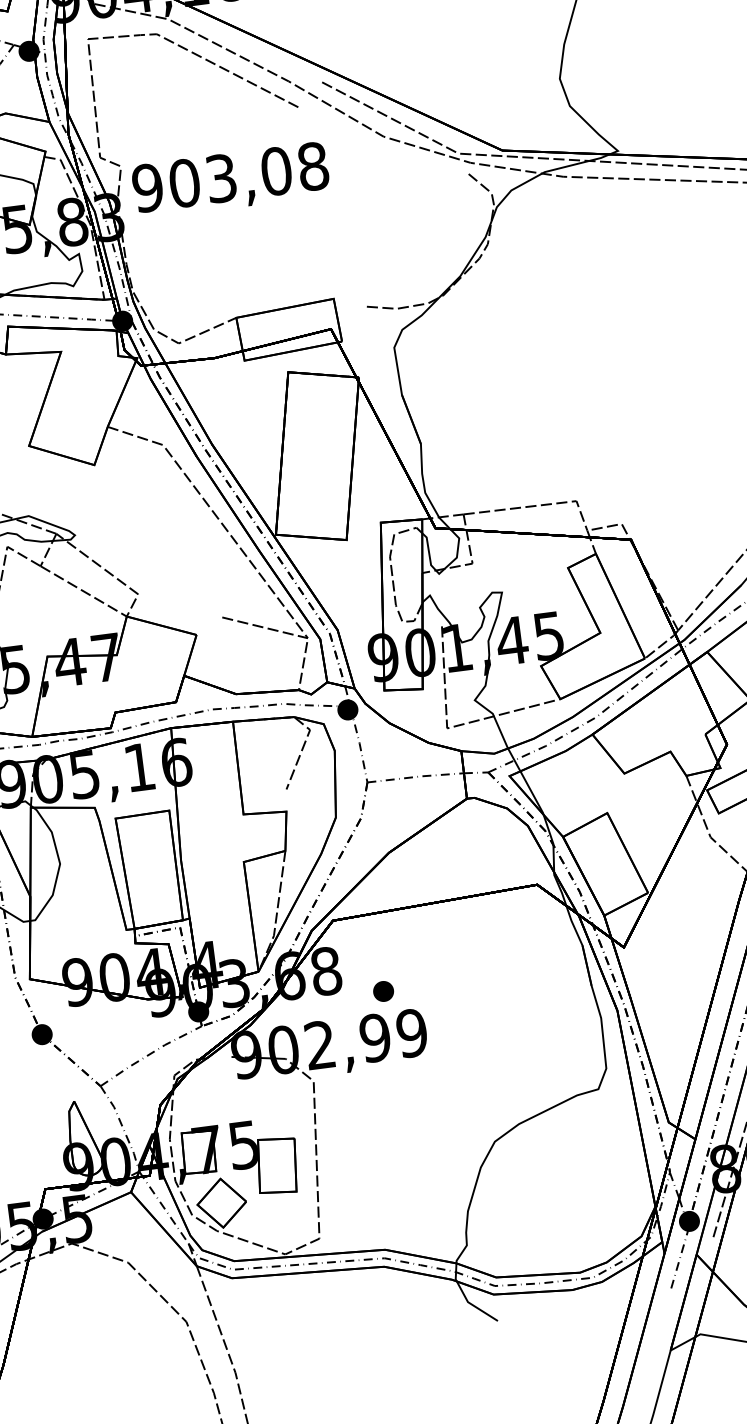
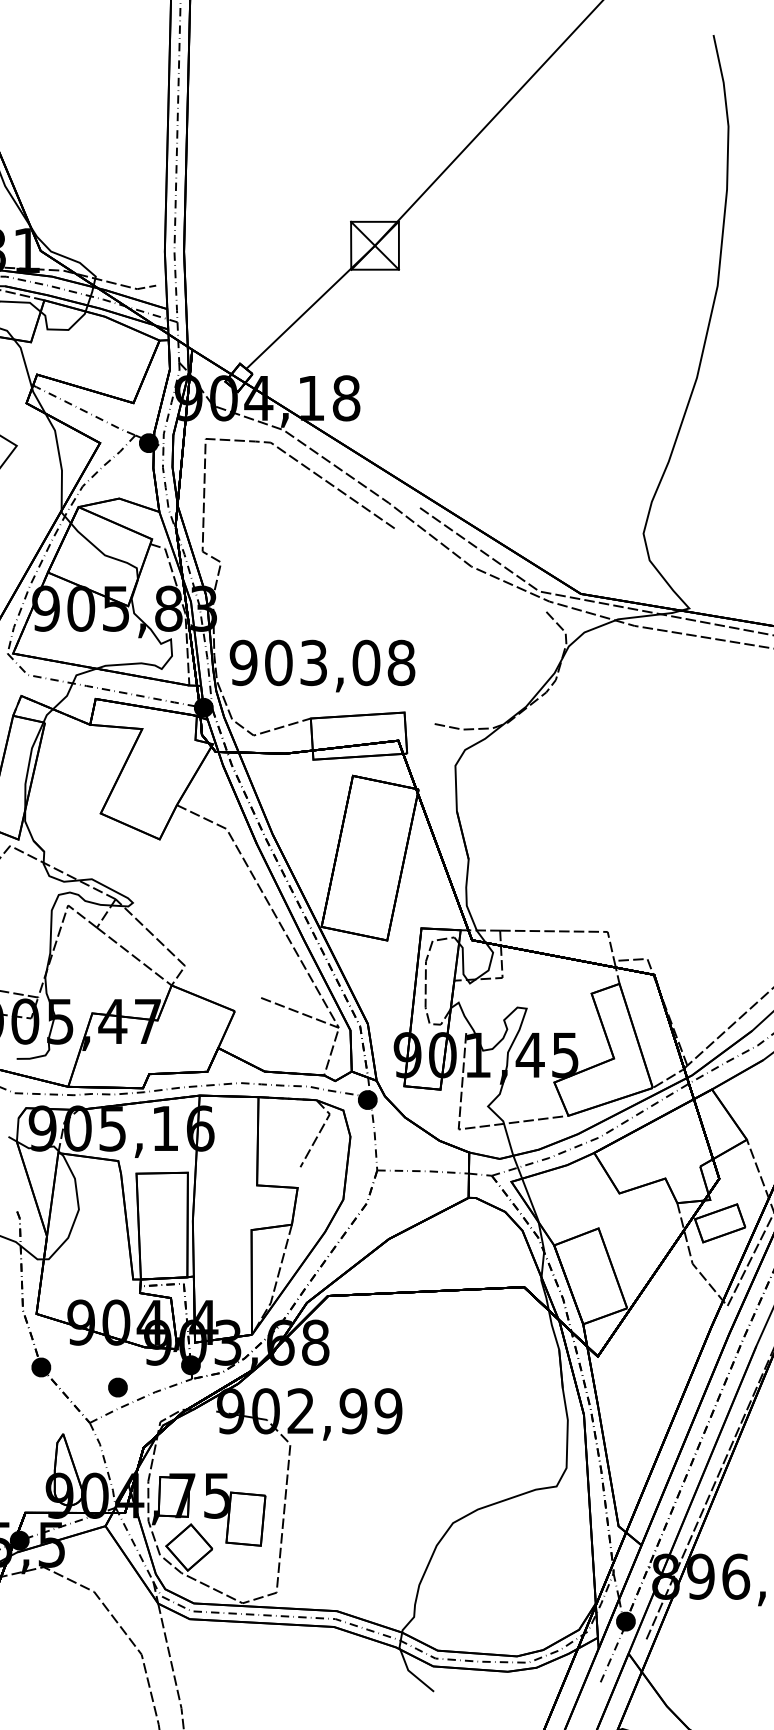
text: (230, 180) -> (322, 665), moved
part: (383, 991) -> (117, 1387), moved

